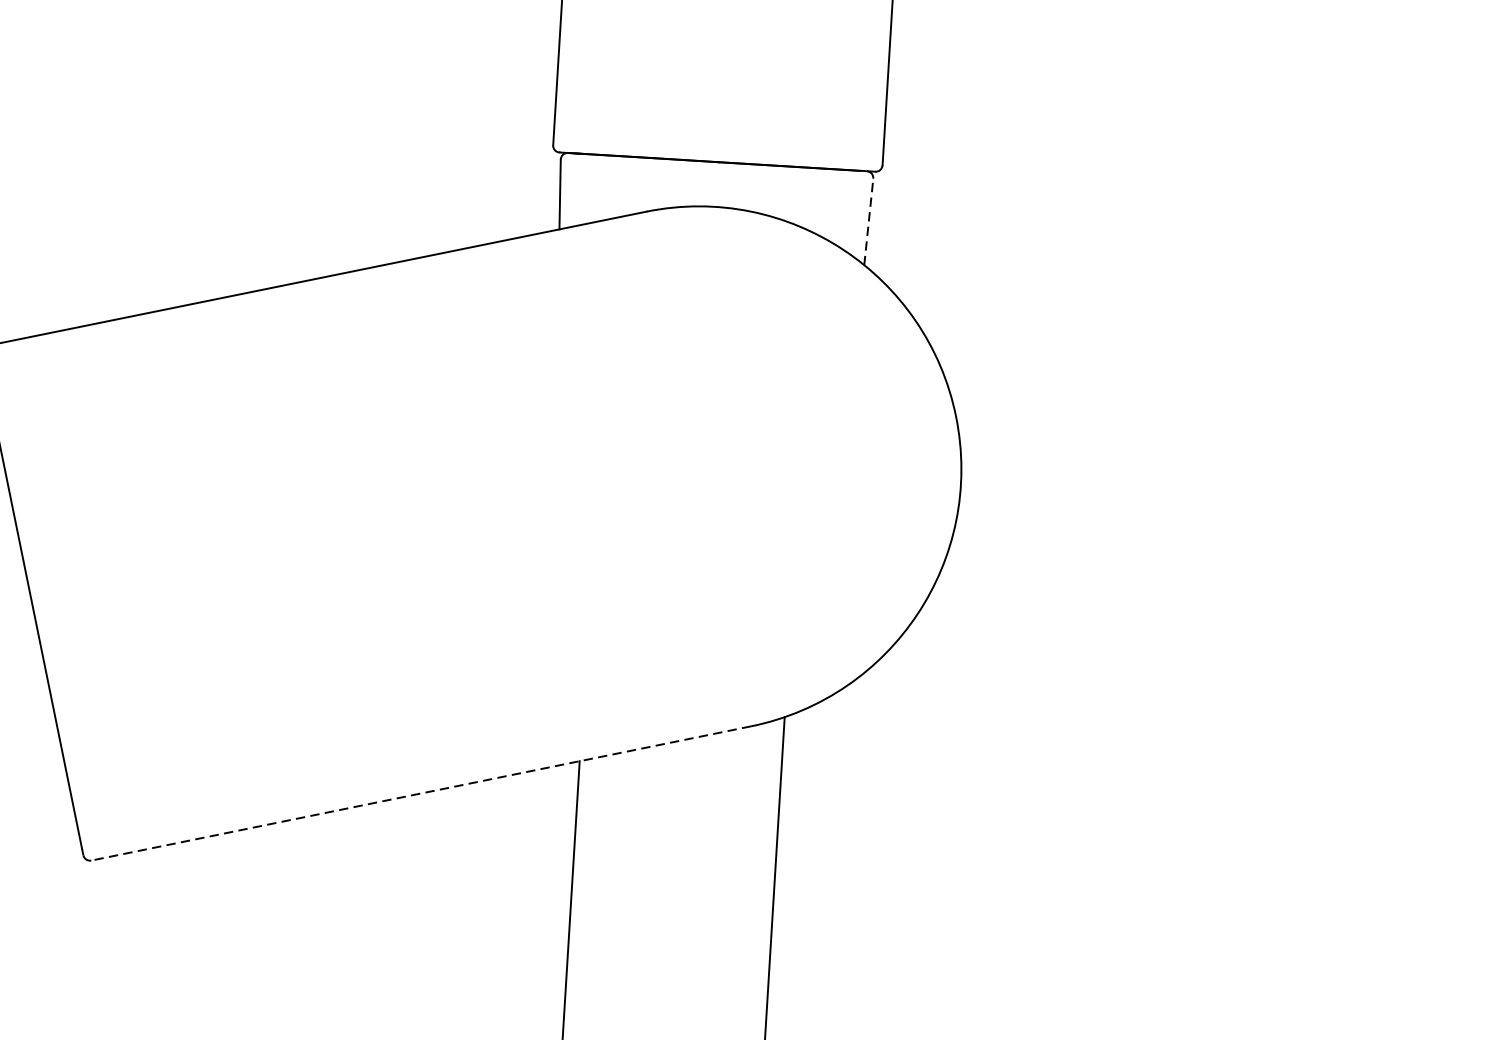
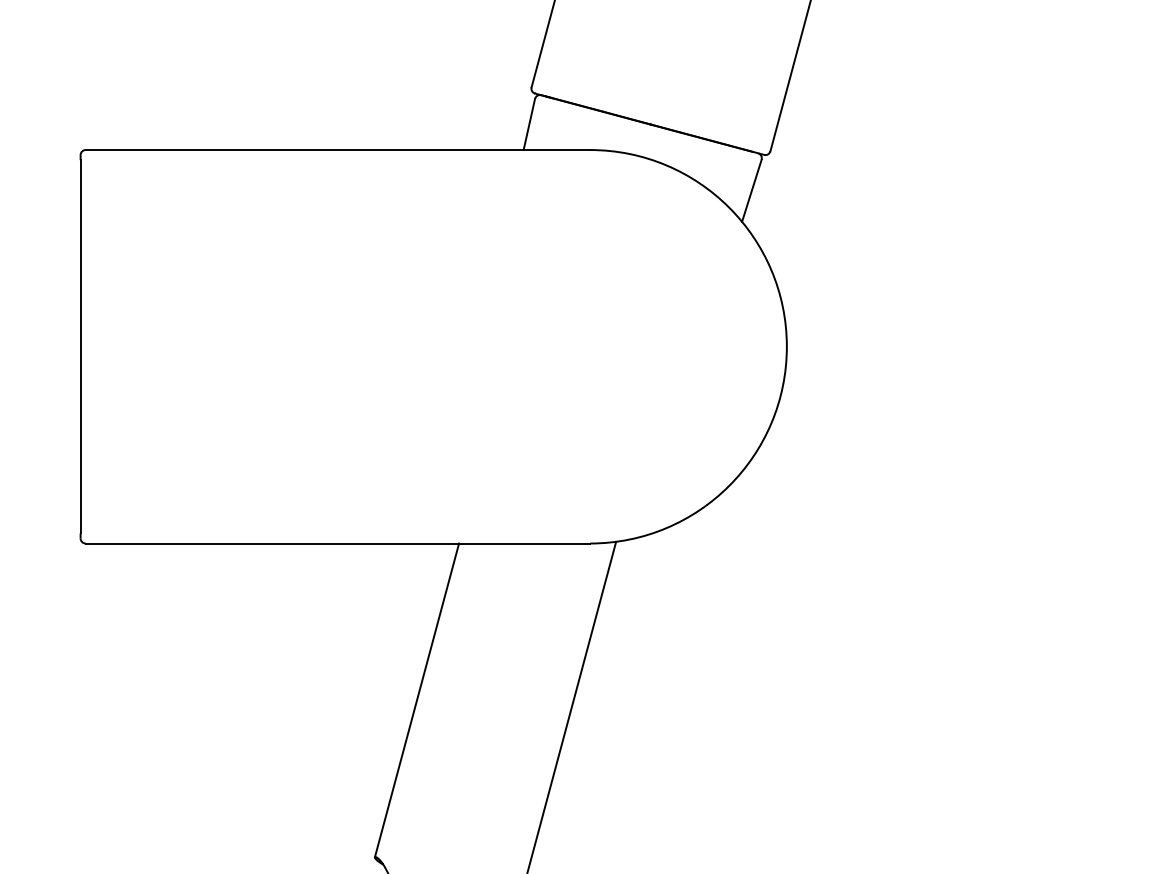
line: (868, 221) -> (751, 190), dashed -> solid
line: (420, 793) -> (337, 543), dashed -> solid

